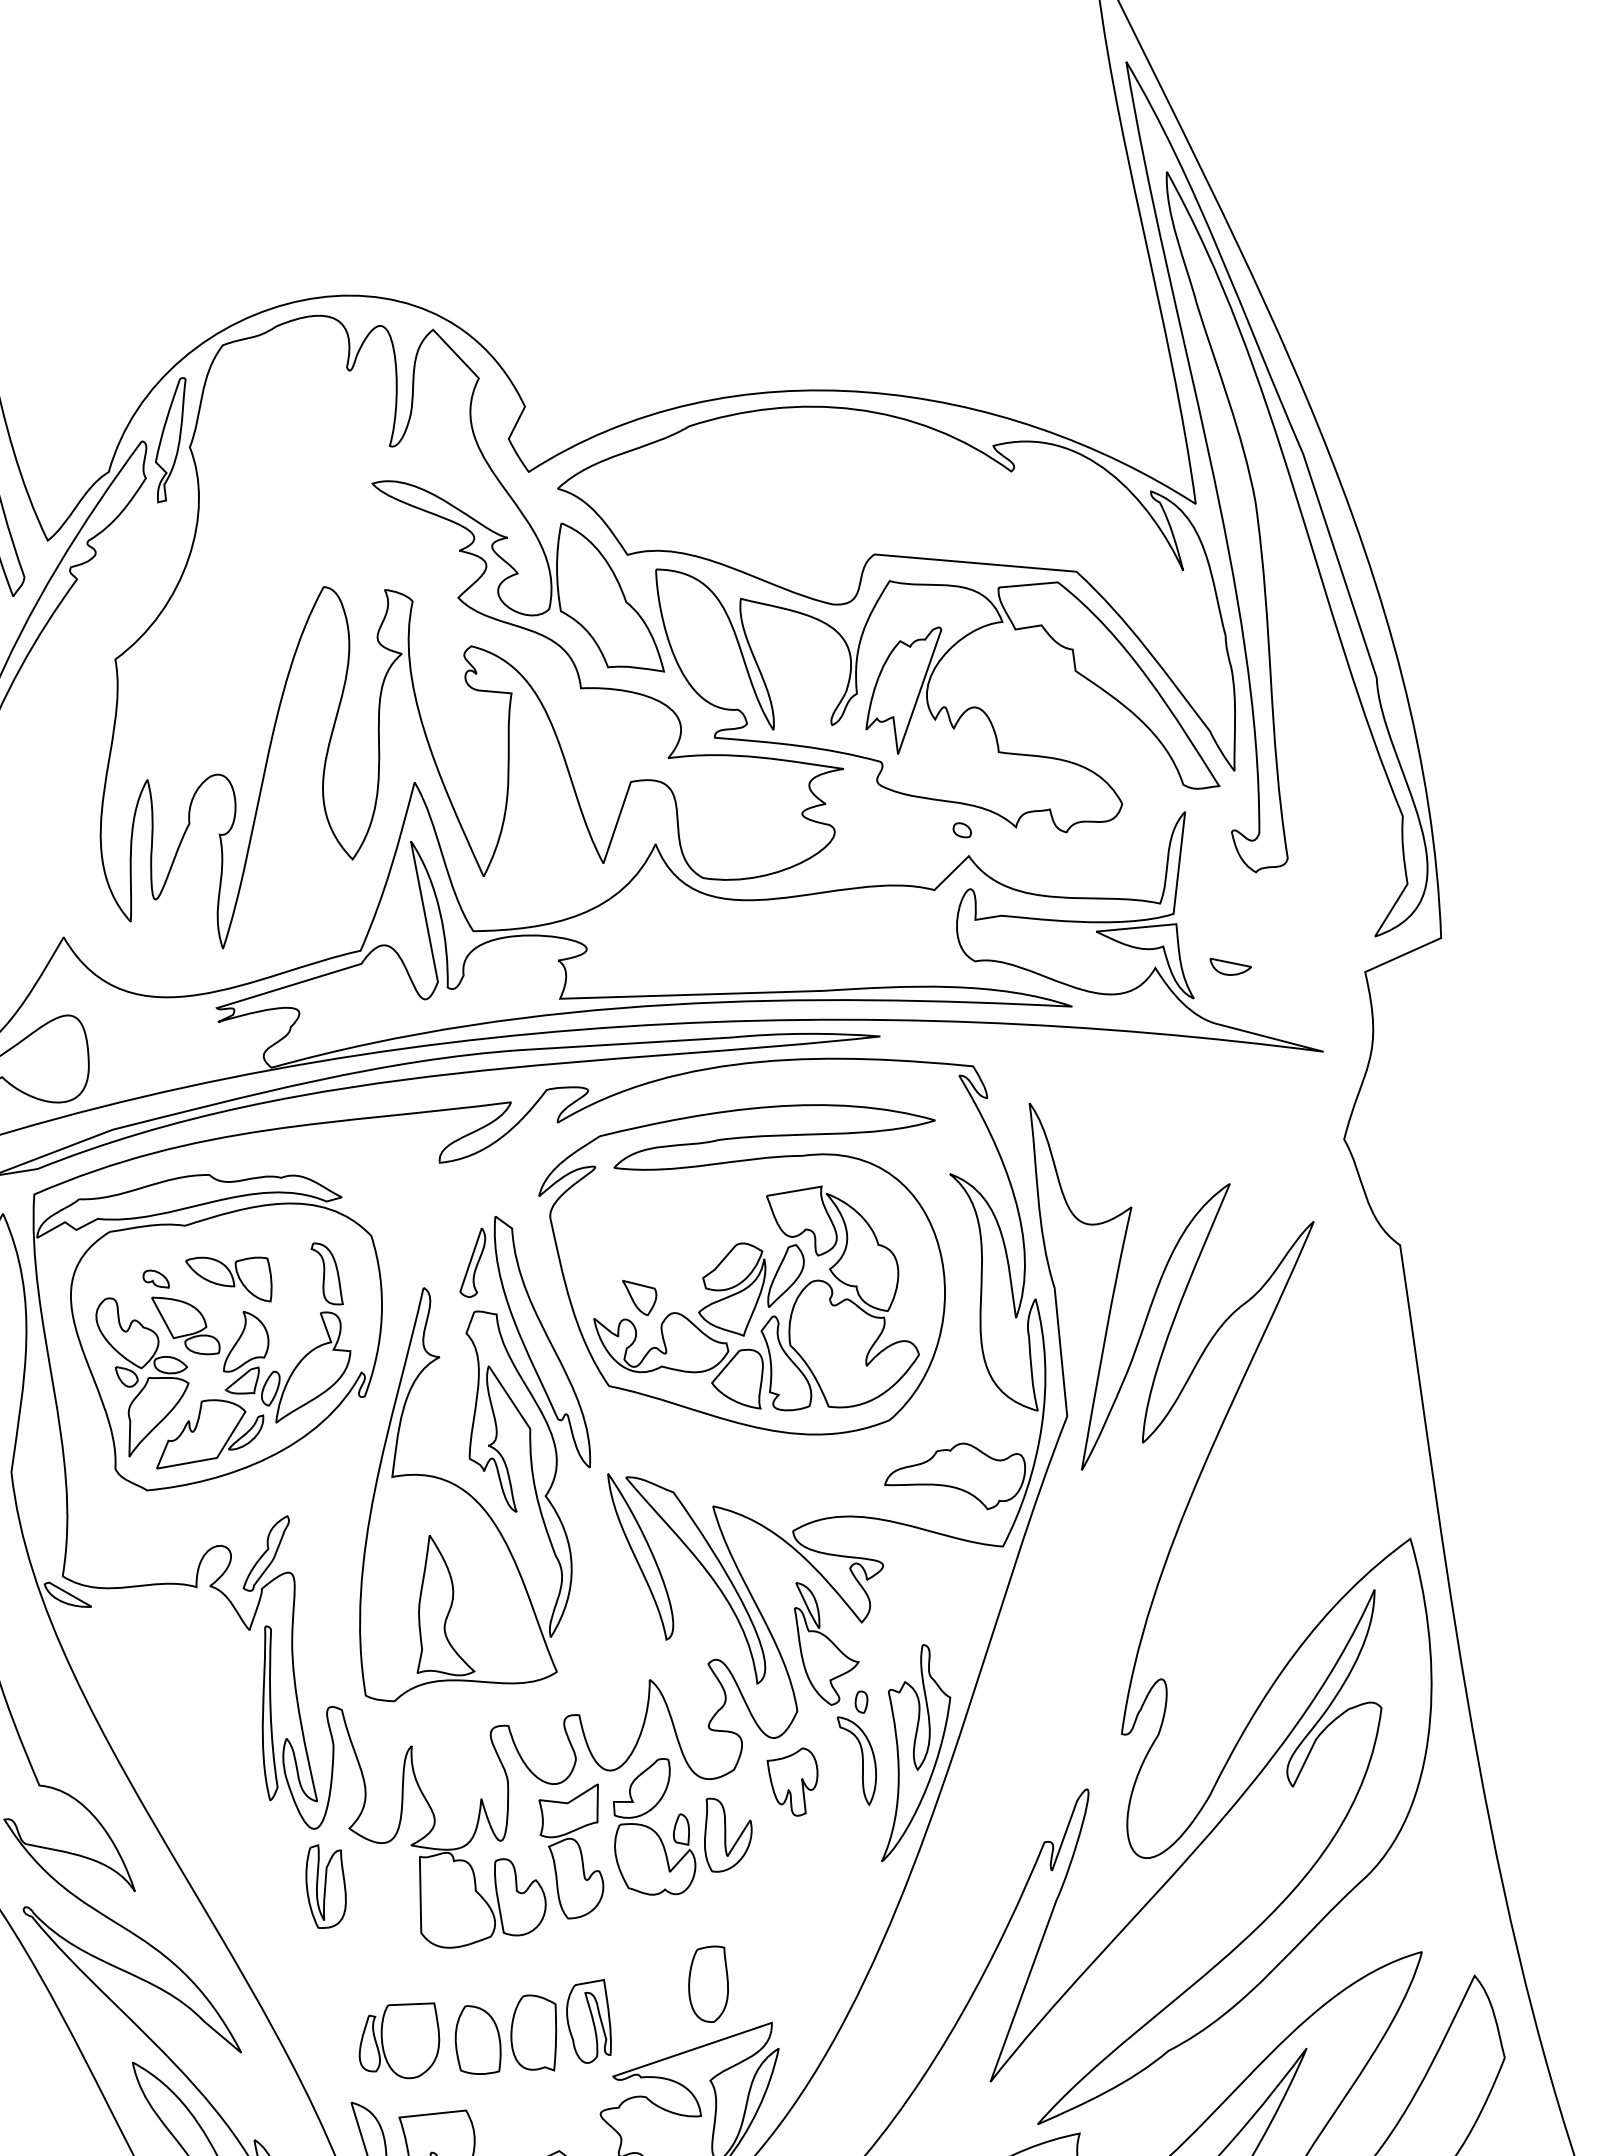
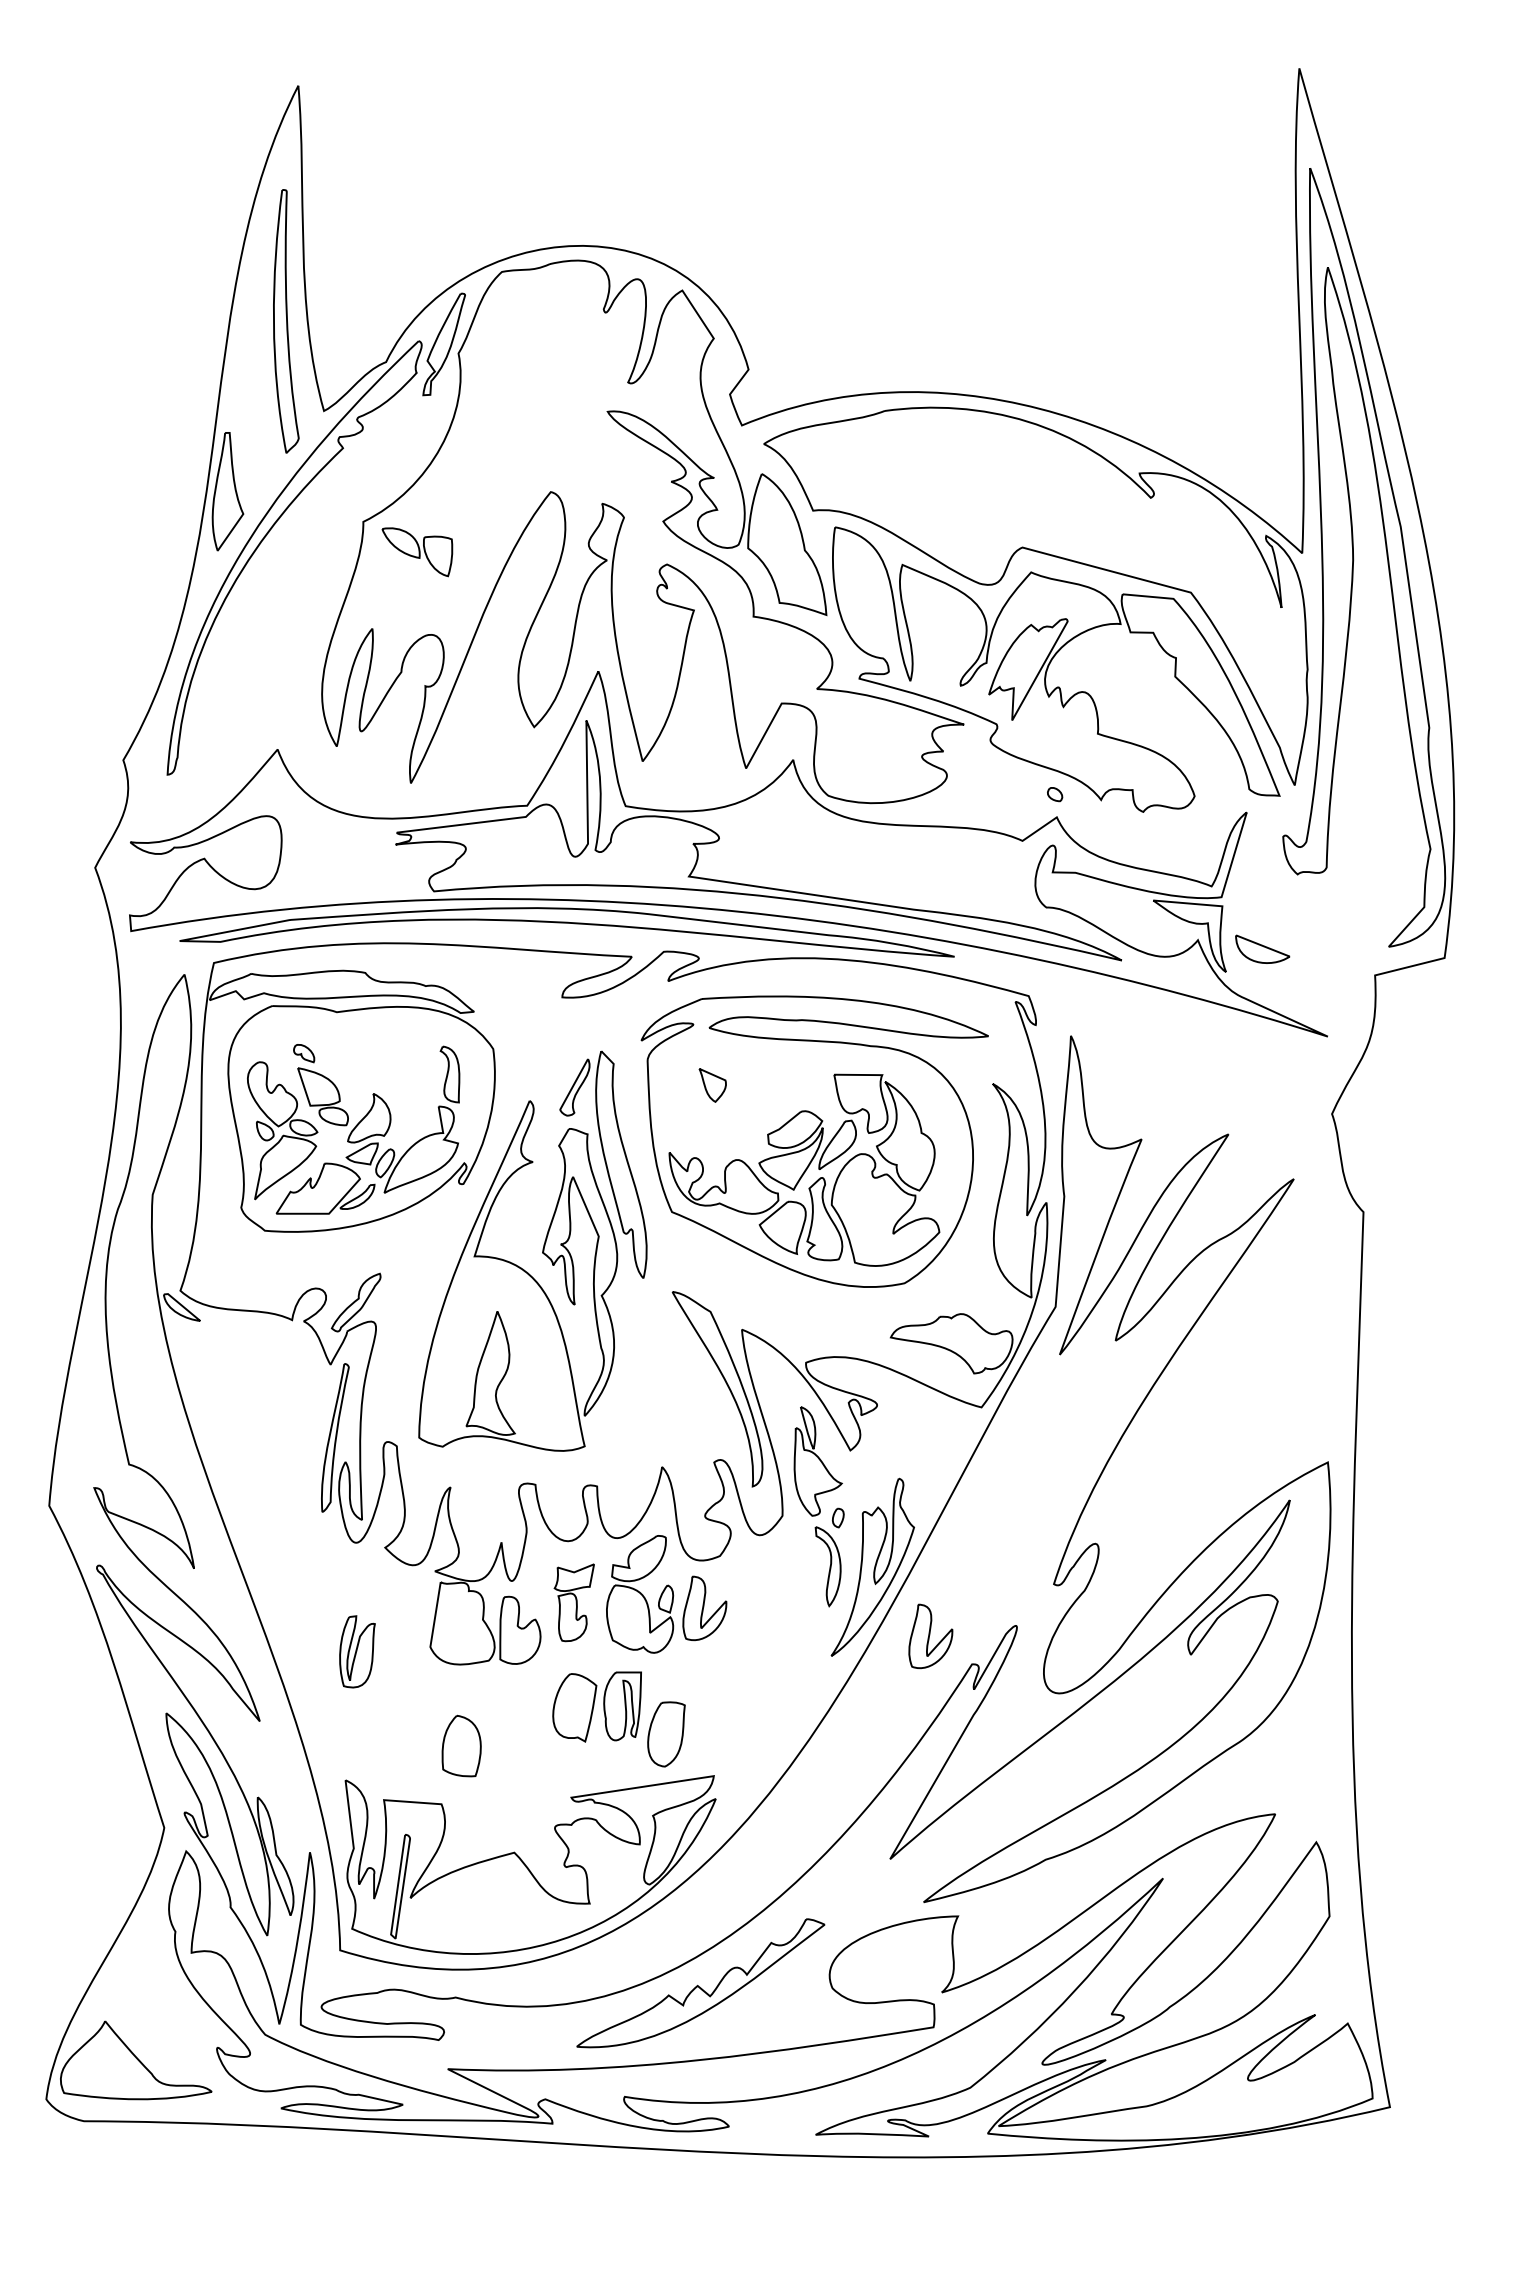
part: (1231, 965) -> (1262, 949), size x1.6
part: (230, 1280) -> (417, 552), moved
part: (641, 1297) -> (712, 1085), moved
part: (642, 1556) -> (674, 1361), removed
part: (794, 1783) -> (769, 1576), removed
part: (991, 1818) -> (930, 1636), added
part: (577, 1852) -> (574, 1602), size x0.7
part: (326, 1885) -> (357, 1651), moved
part: (559, 2028) -> (596, 1706), moved
part: (398, 2041) -> (394, 1735), removed

